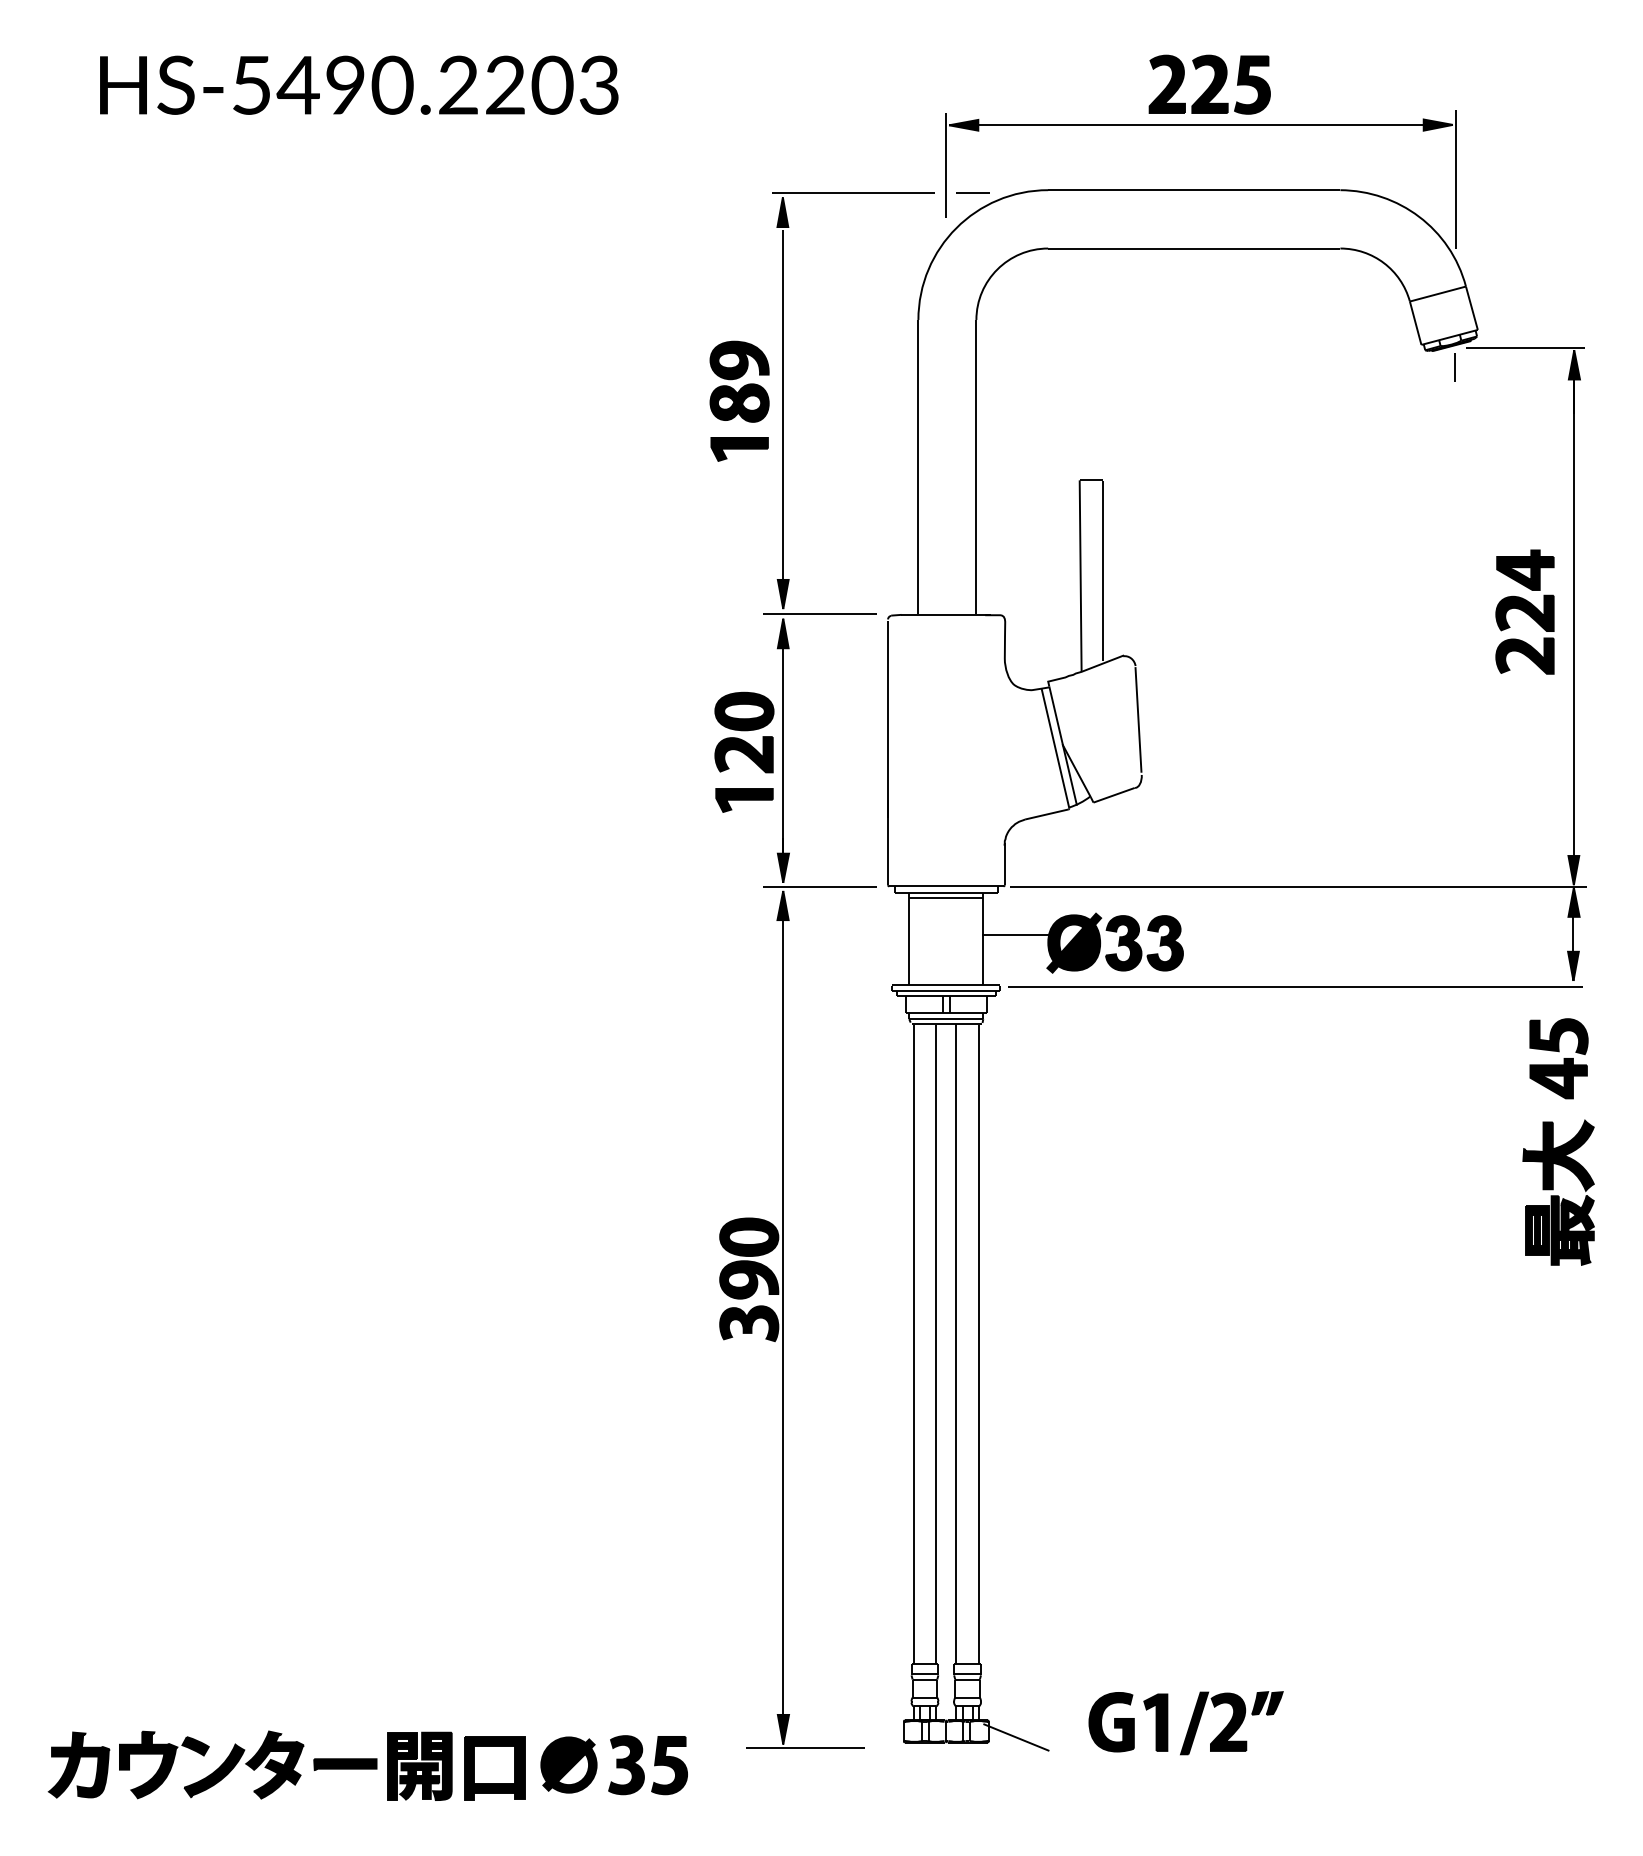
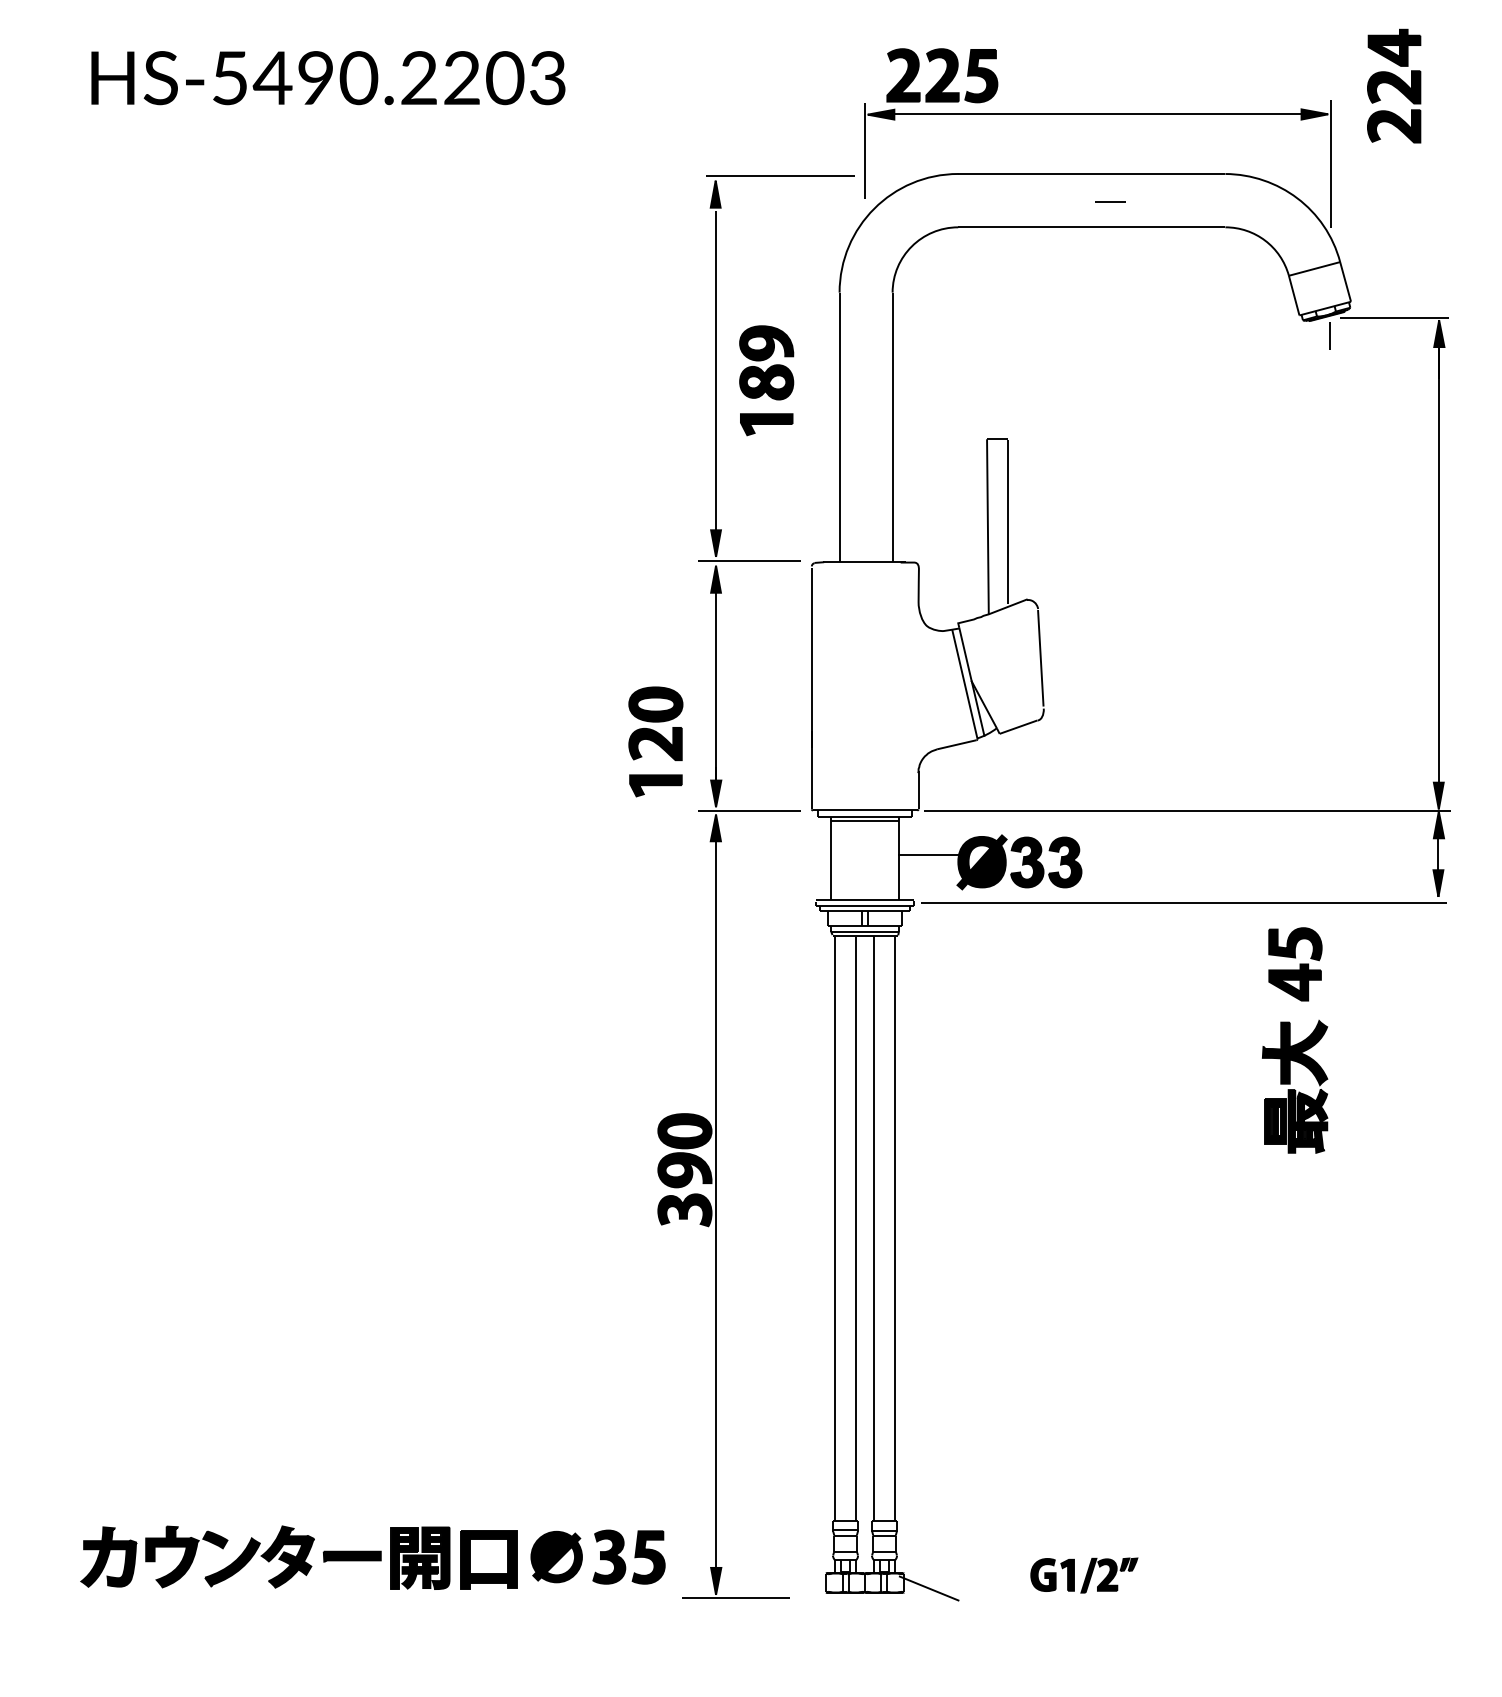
part: (1209, 84) -> (942, 75), moved
line: (972, 192) -> (1110, 201), moved
part: (739, 400) -> (766, 379), moved
part: (1524, 611) -> (1393, 85), moved
part: (744, 751) -> (655, 741), moved
part: (1558, 1141) -> (1294, 1040), moved
part: (1185, 1723) -> (1083, 1575), size x0.6
part: (367, 1765) -> (372, 1557), moved

